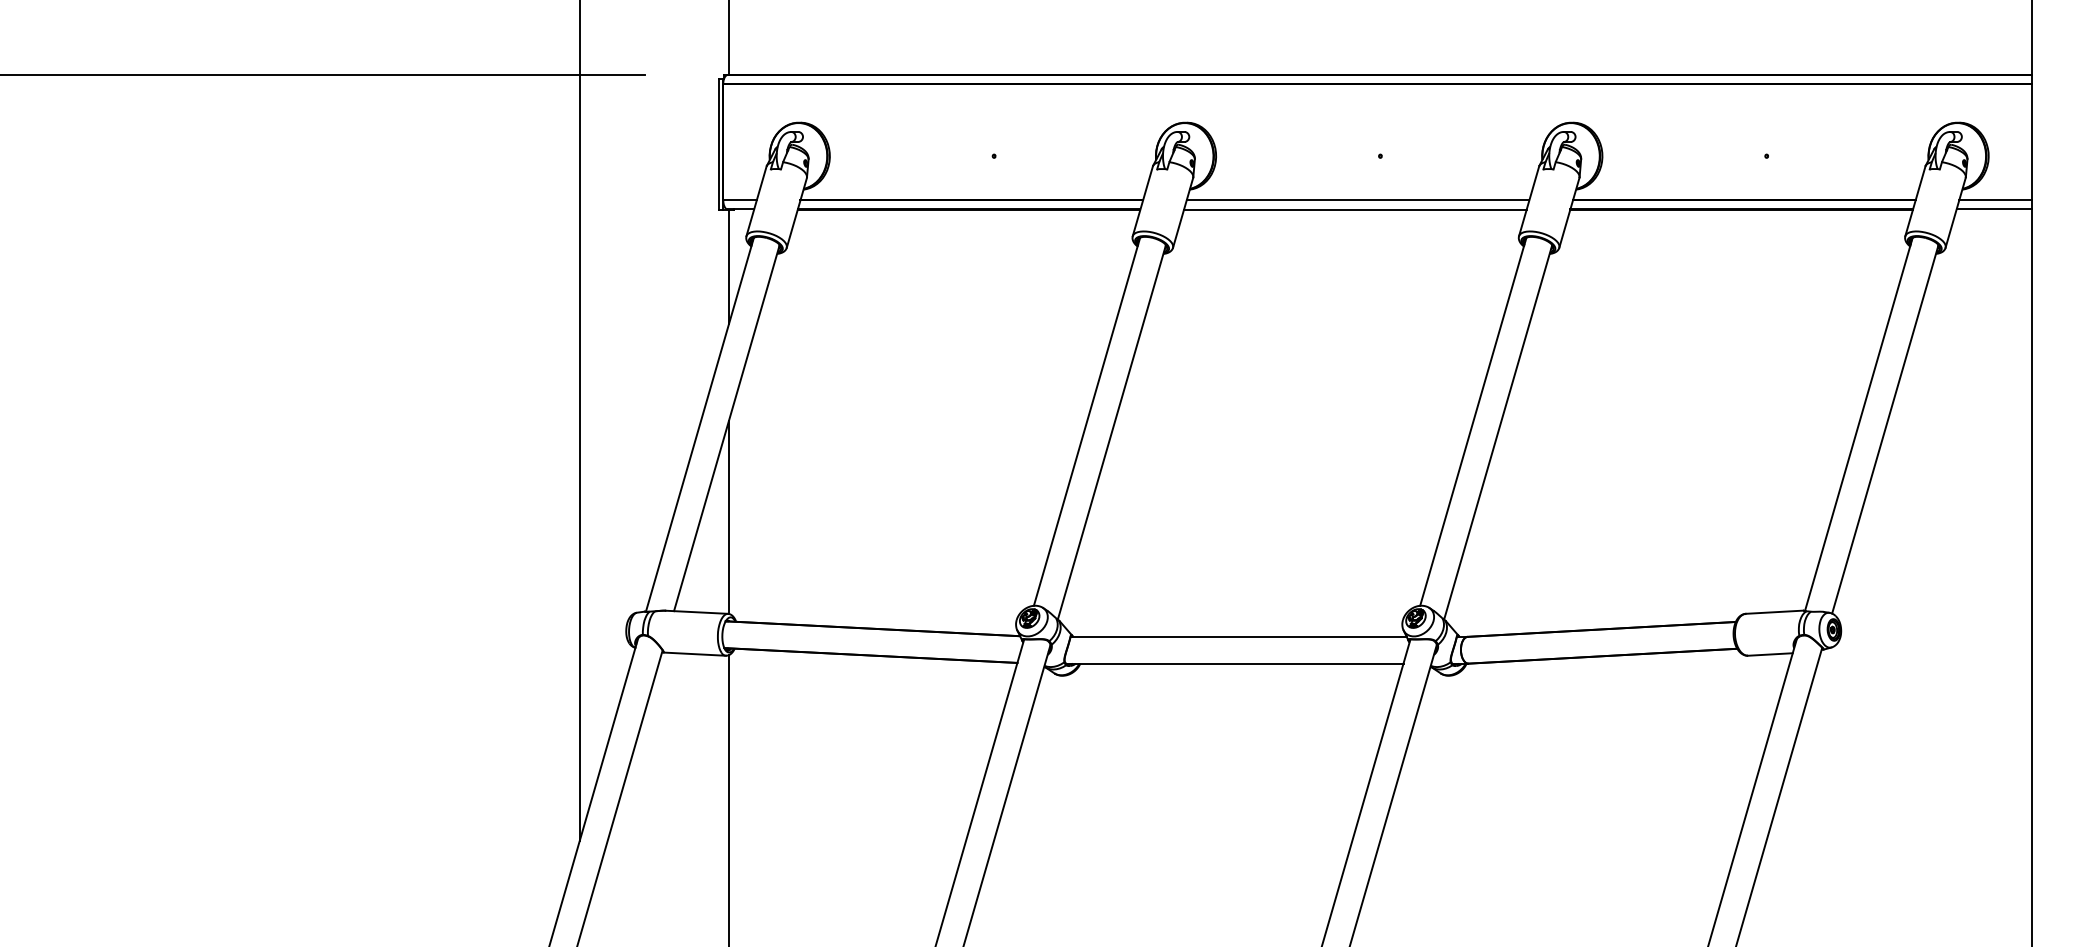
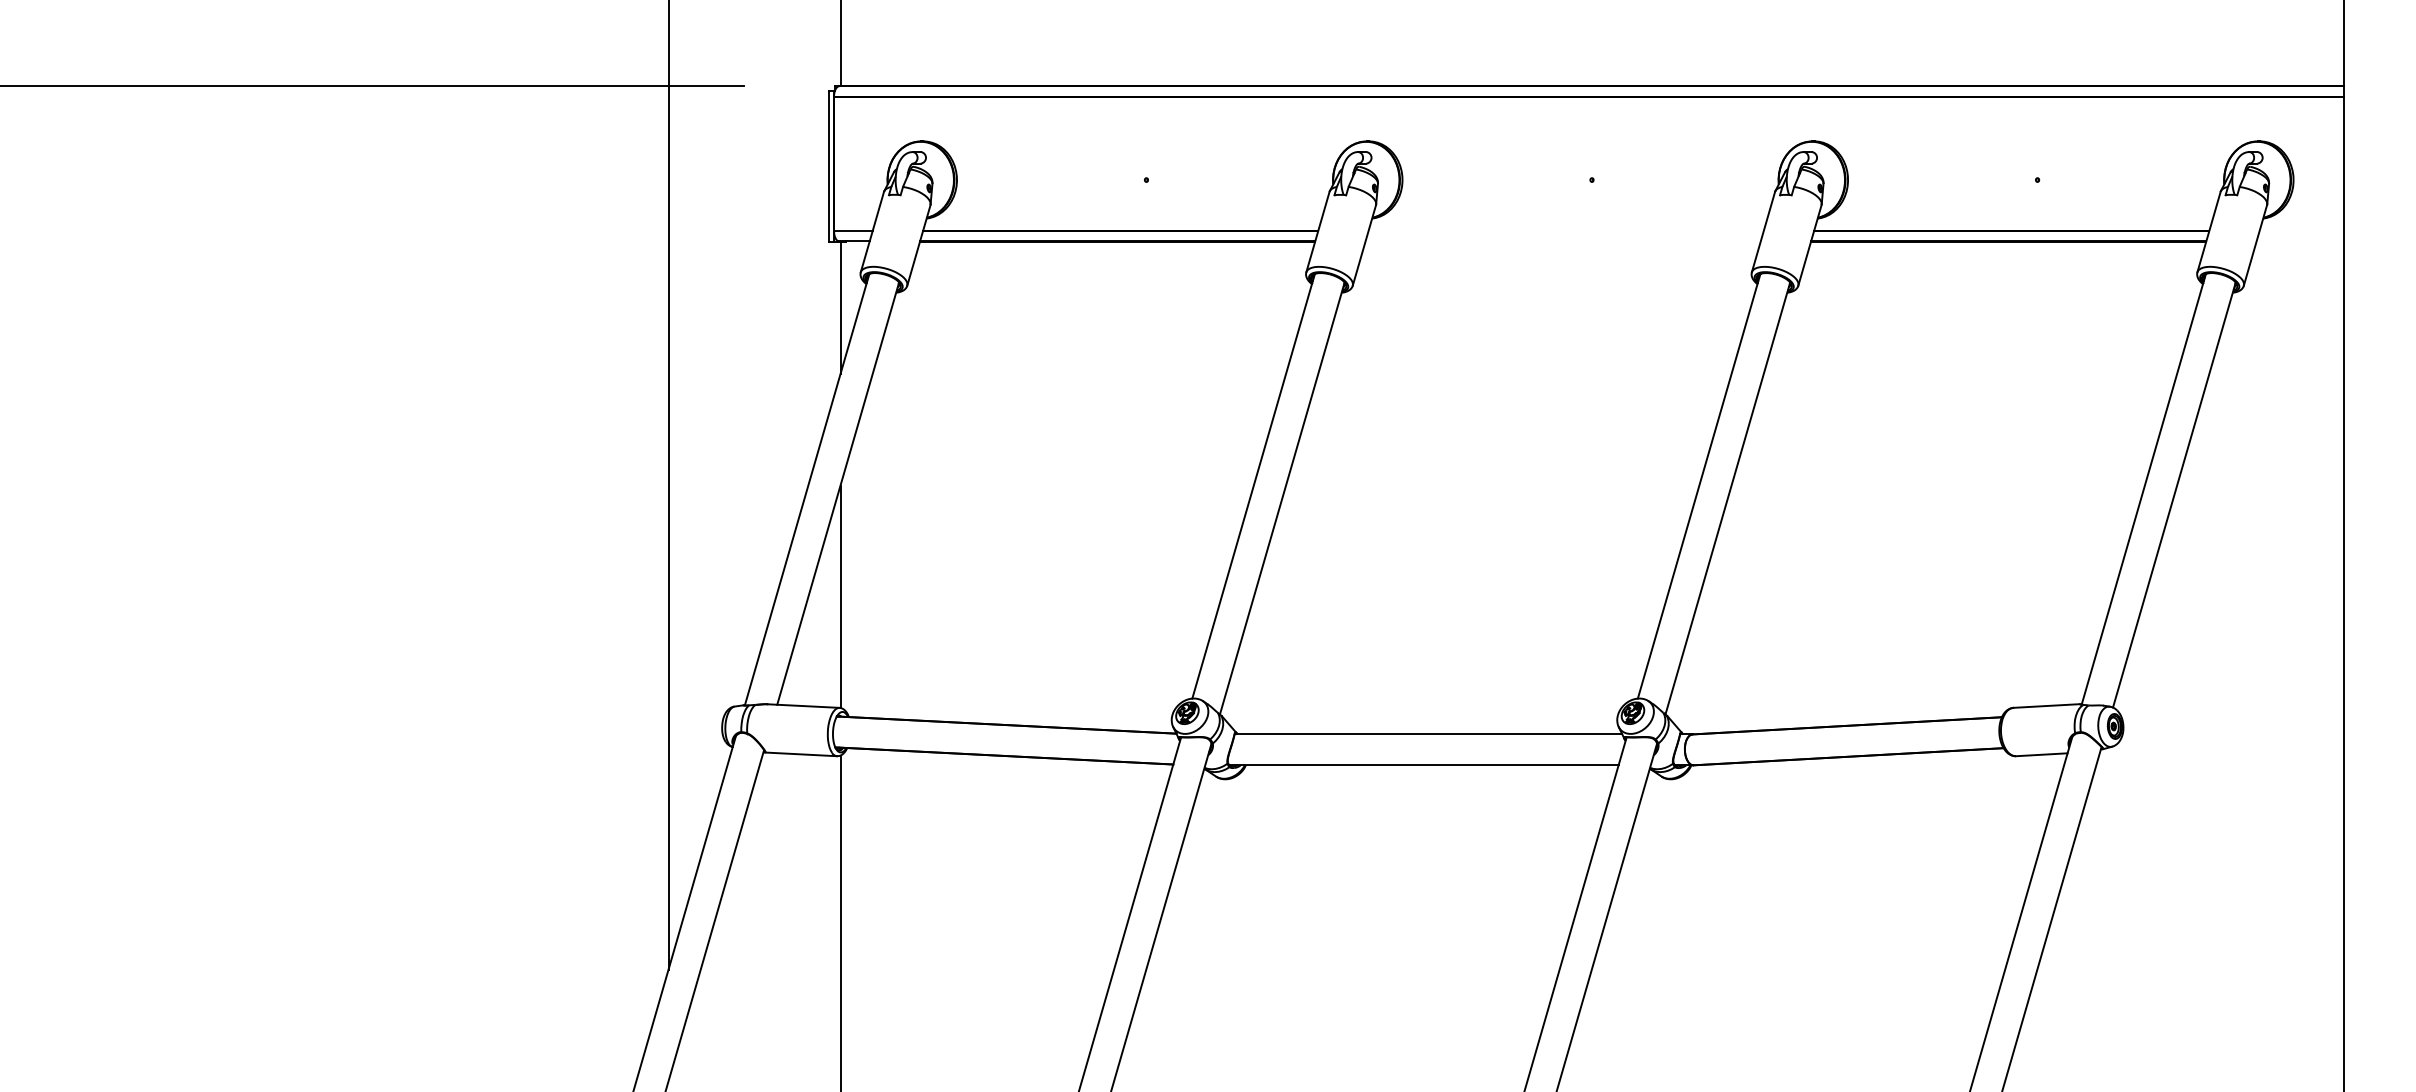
line: (1357, 199) -> (1565, 230), removed
line: (1995, 199) -> (2301, 230), removed
line: (1354, 209) -> (1562, 241), removed
line: (1993, 209) -> (2299, 241), removed

